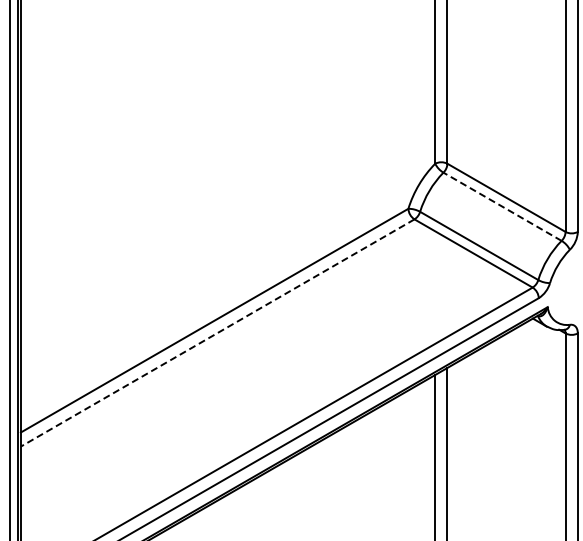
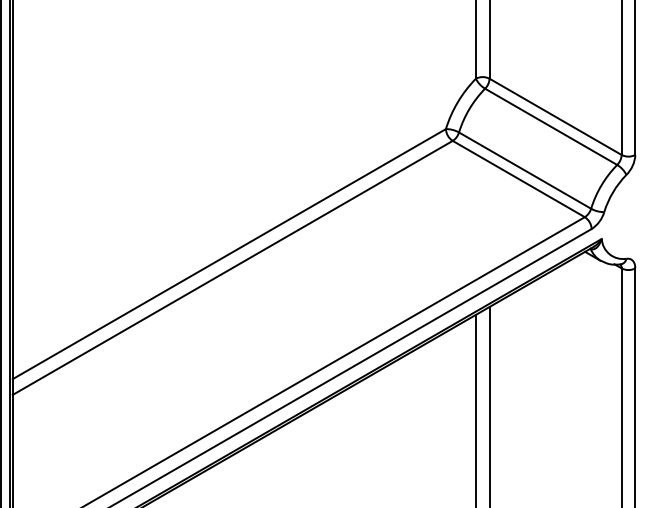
line: (502, 206) -> (551, 126), dashed -> solid
line: (217, 333) -> (232, 268), dashed -> solid

